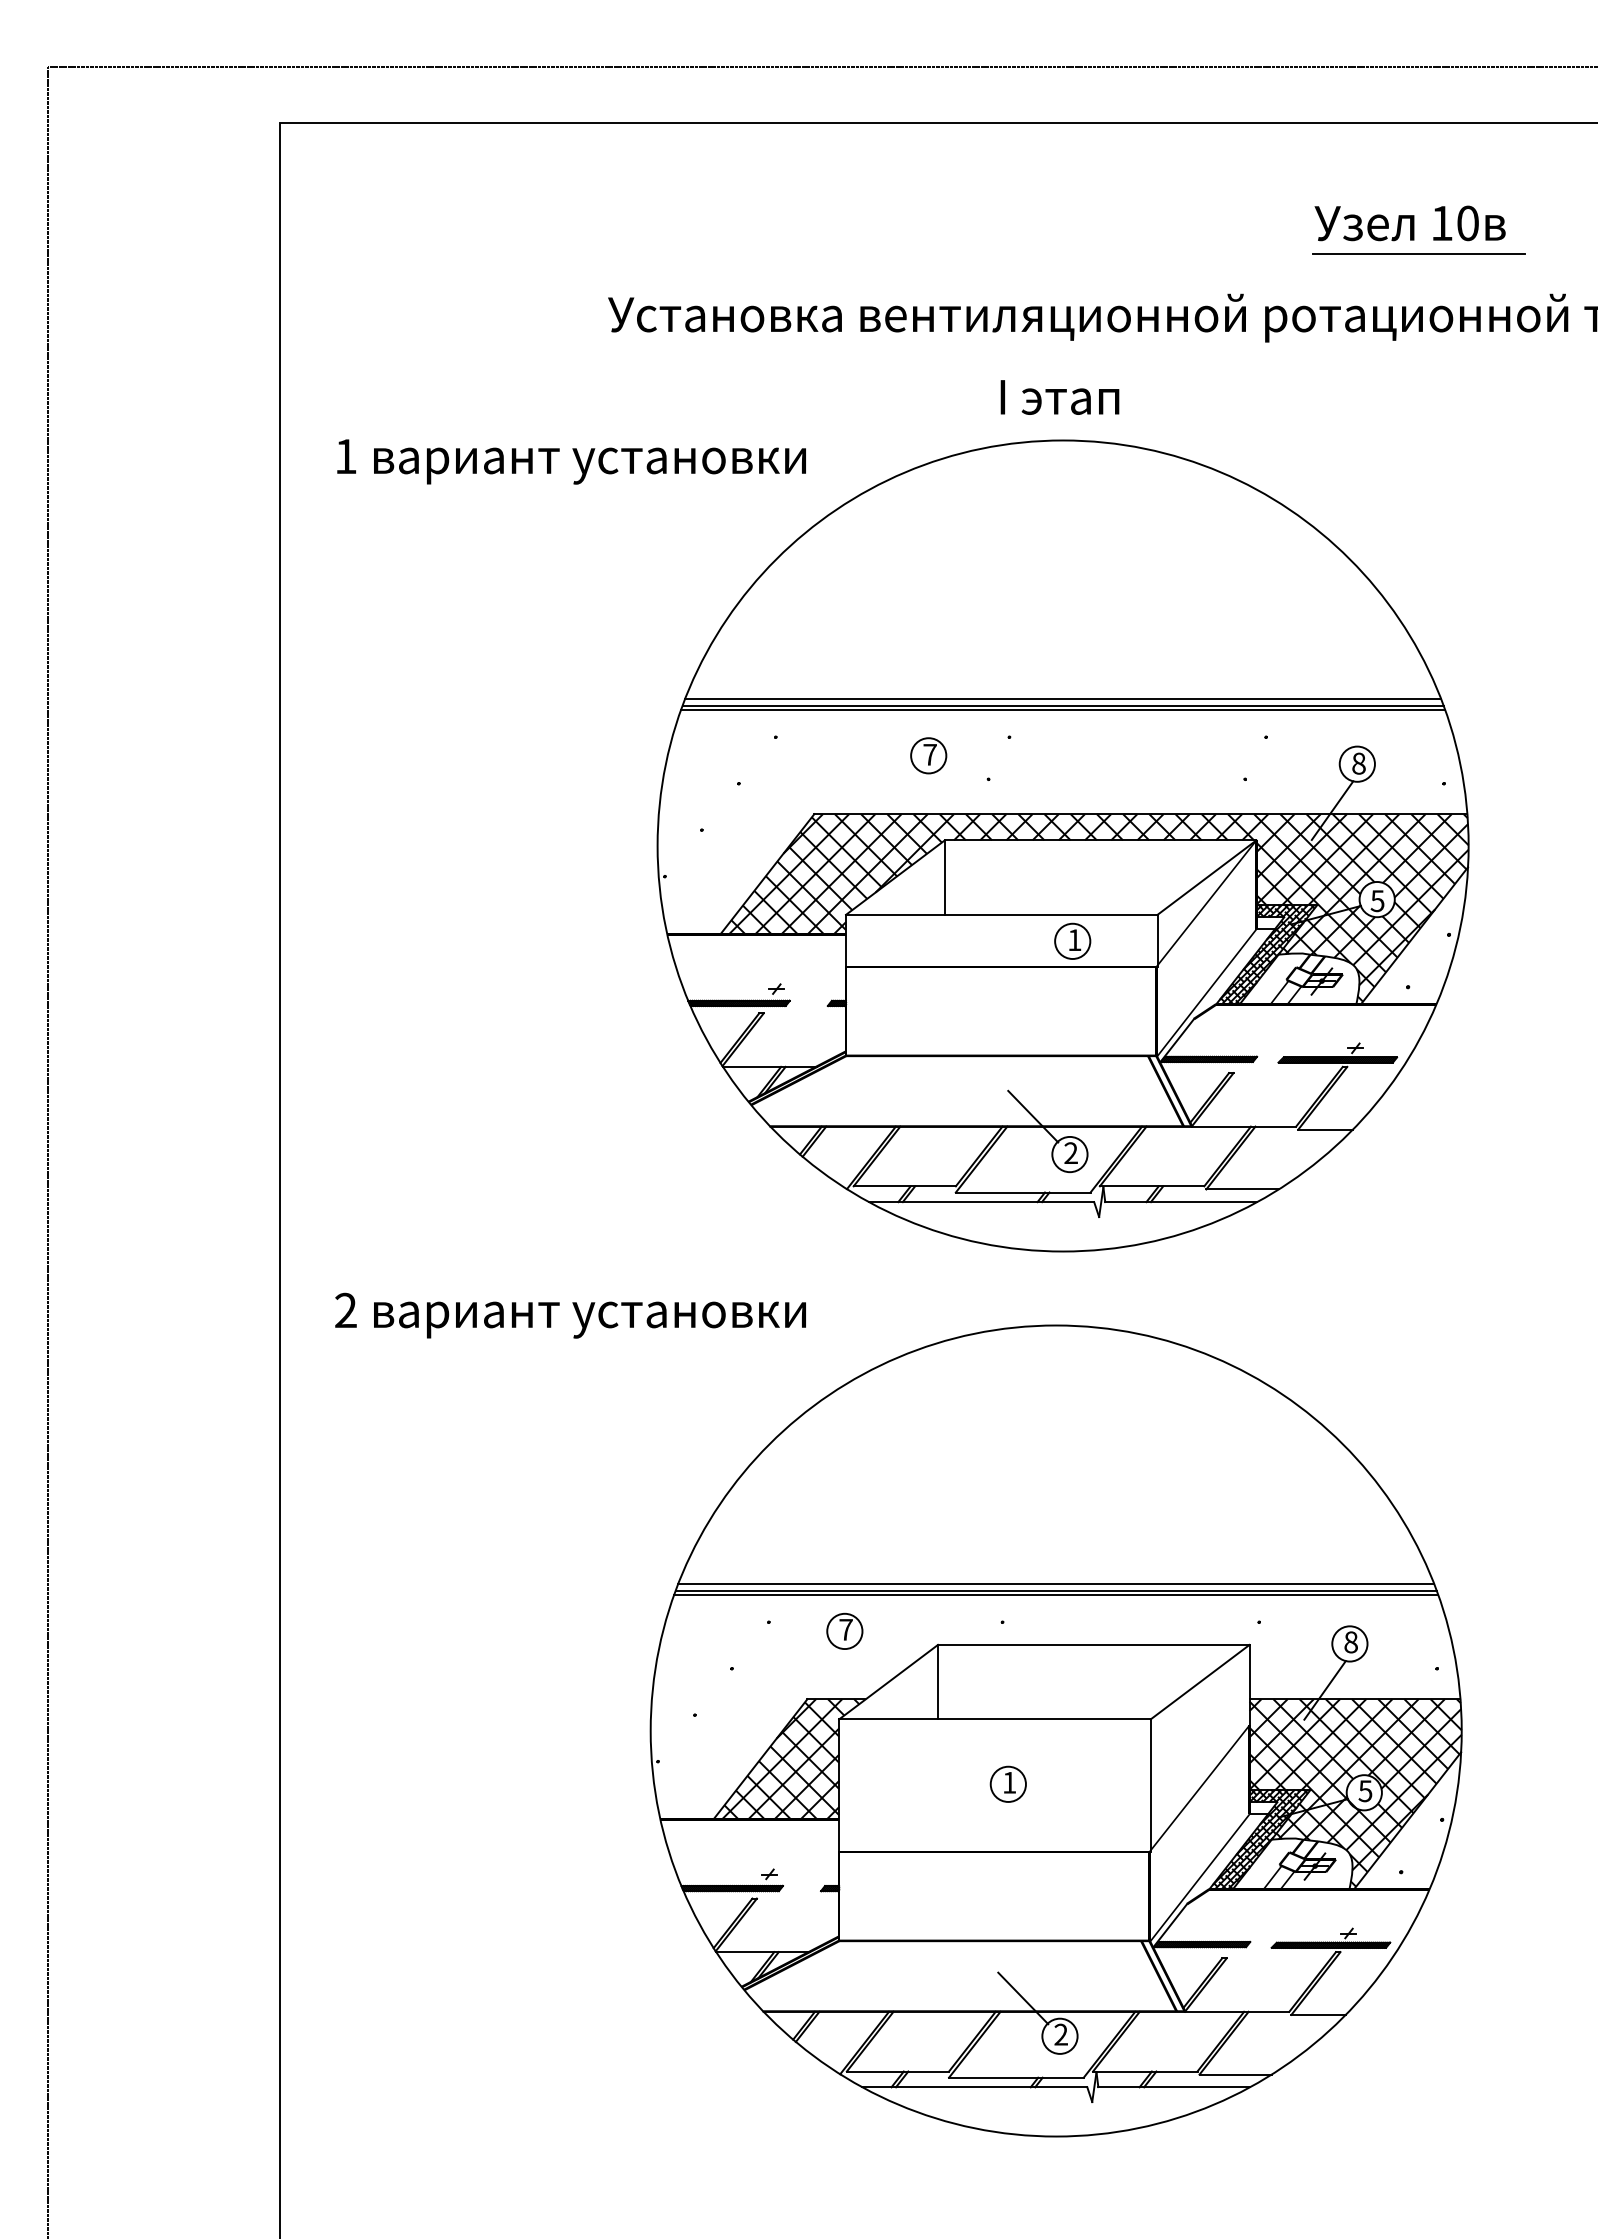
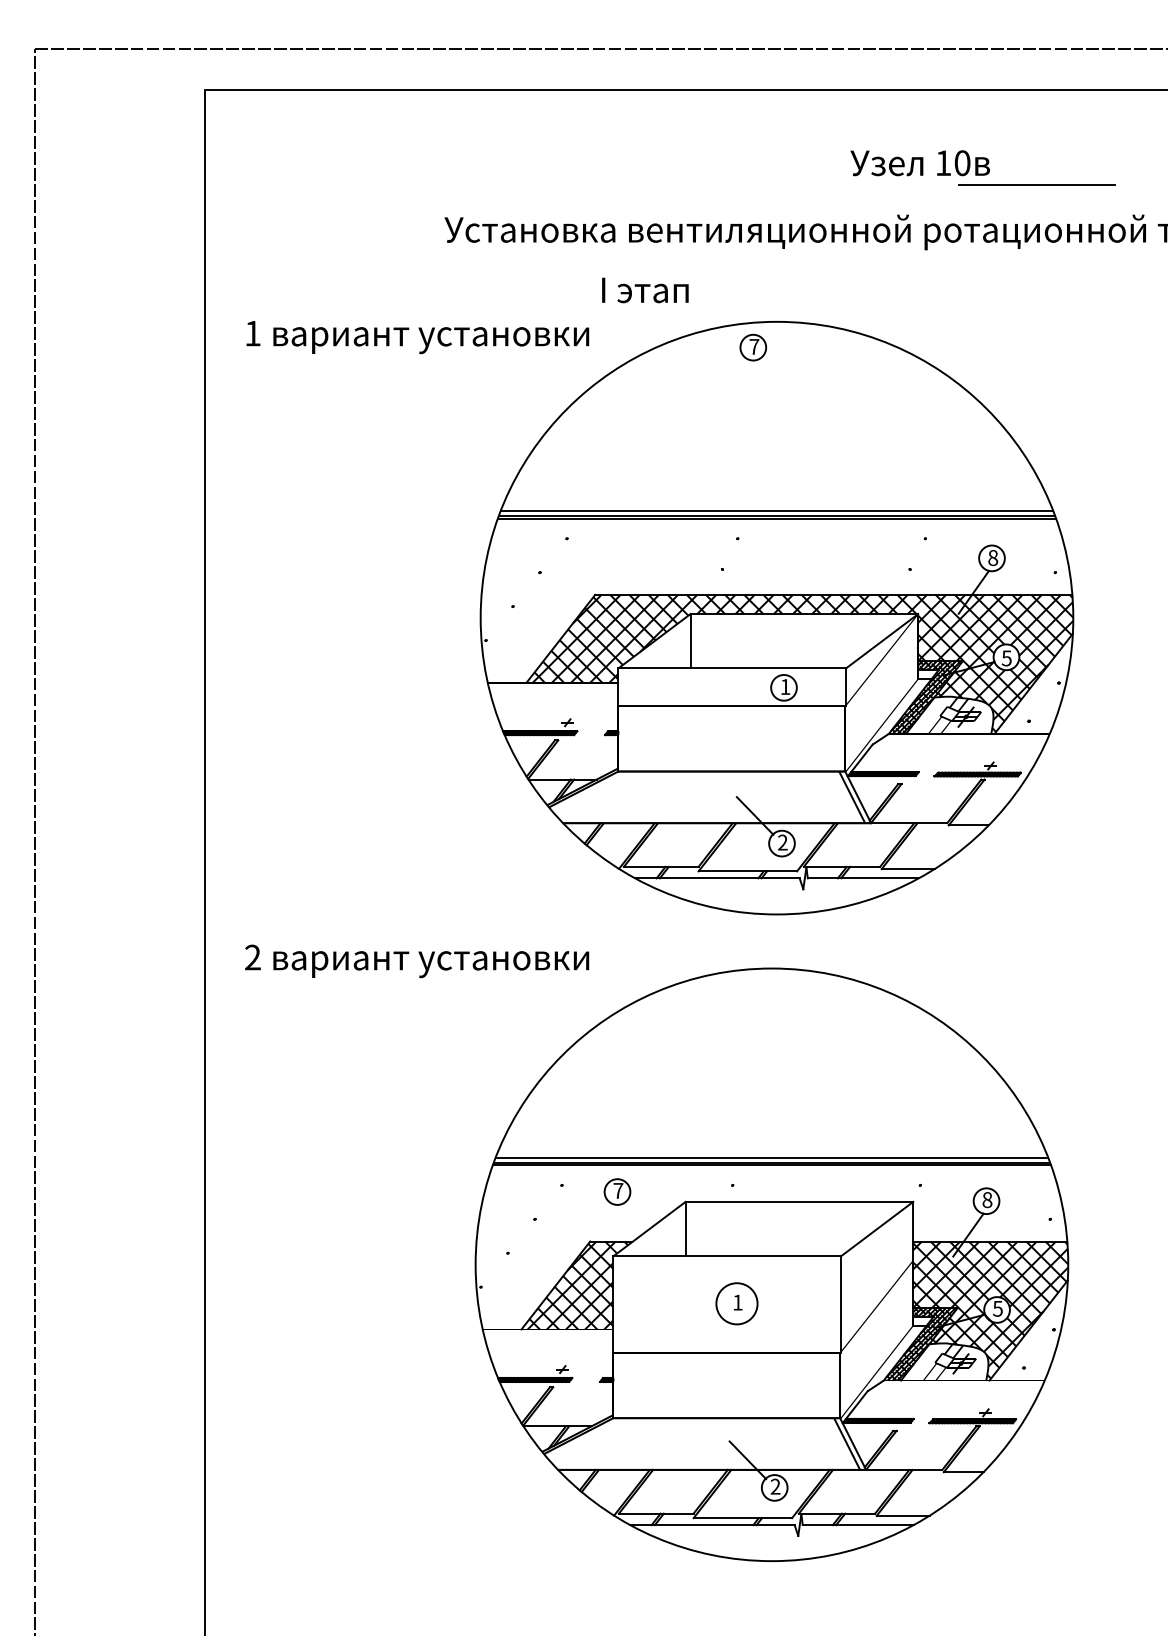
text: (1409, 223) -> (919, 163), moved
text: (1059, 397) -> (645, 290), moved
part: (928, 755) -> (753, 347), moved
circle: (1007, 1783) -> (736, 1303), size x1.6

